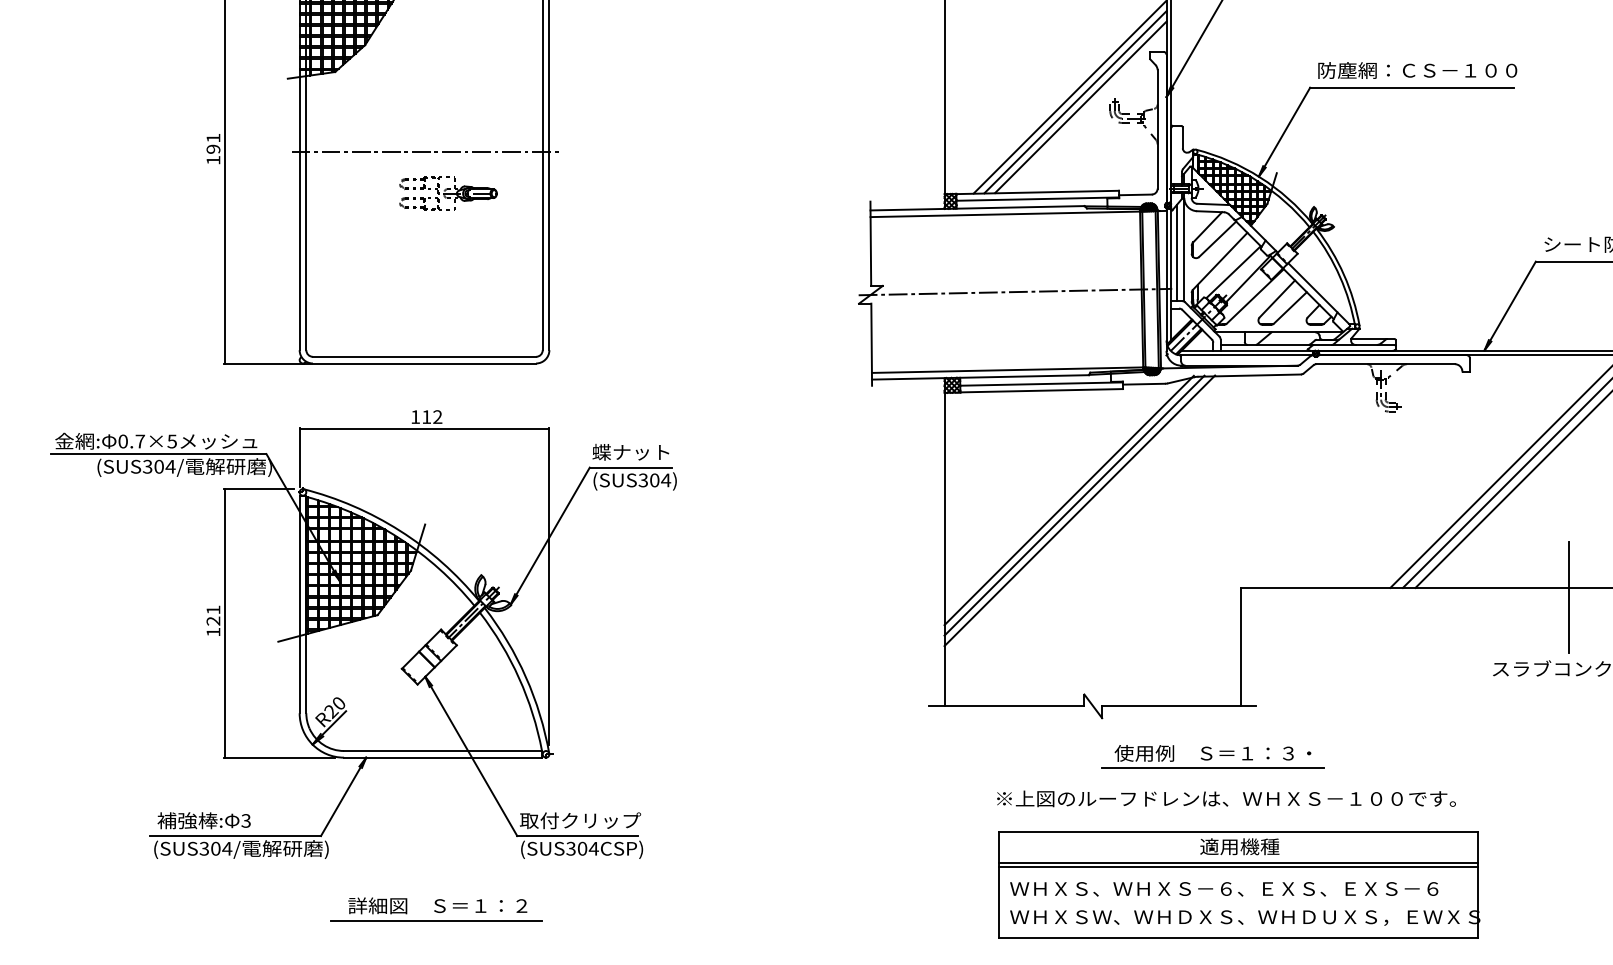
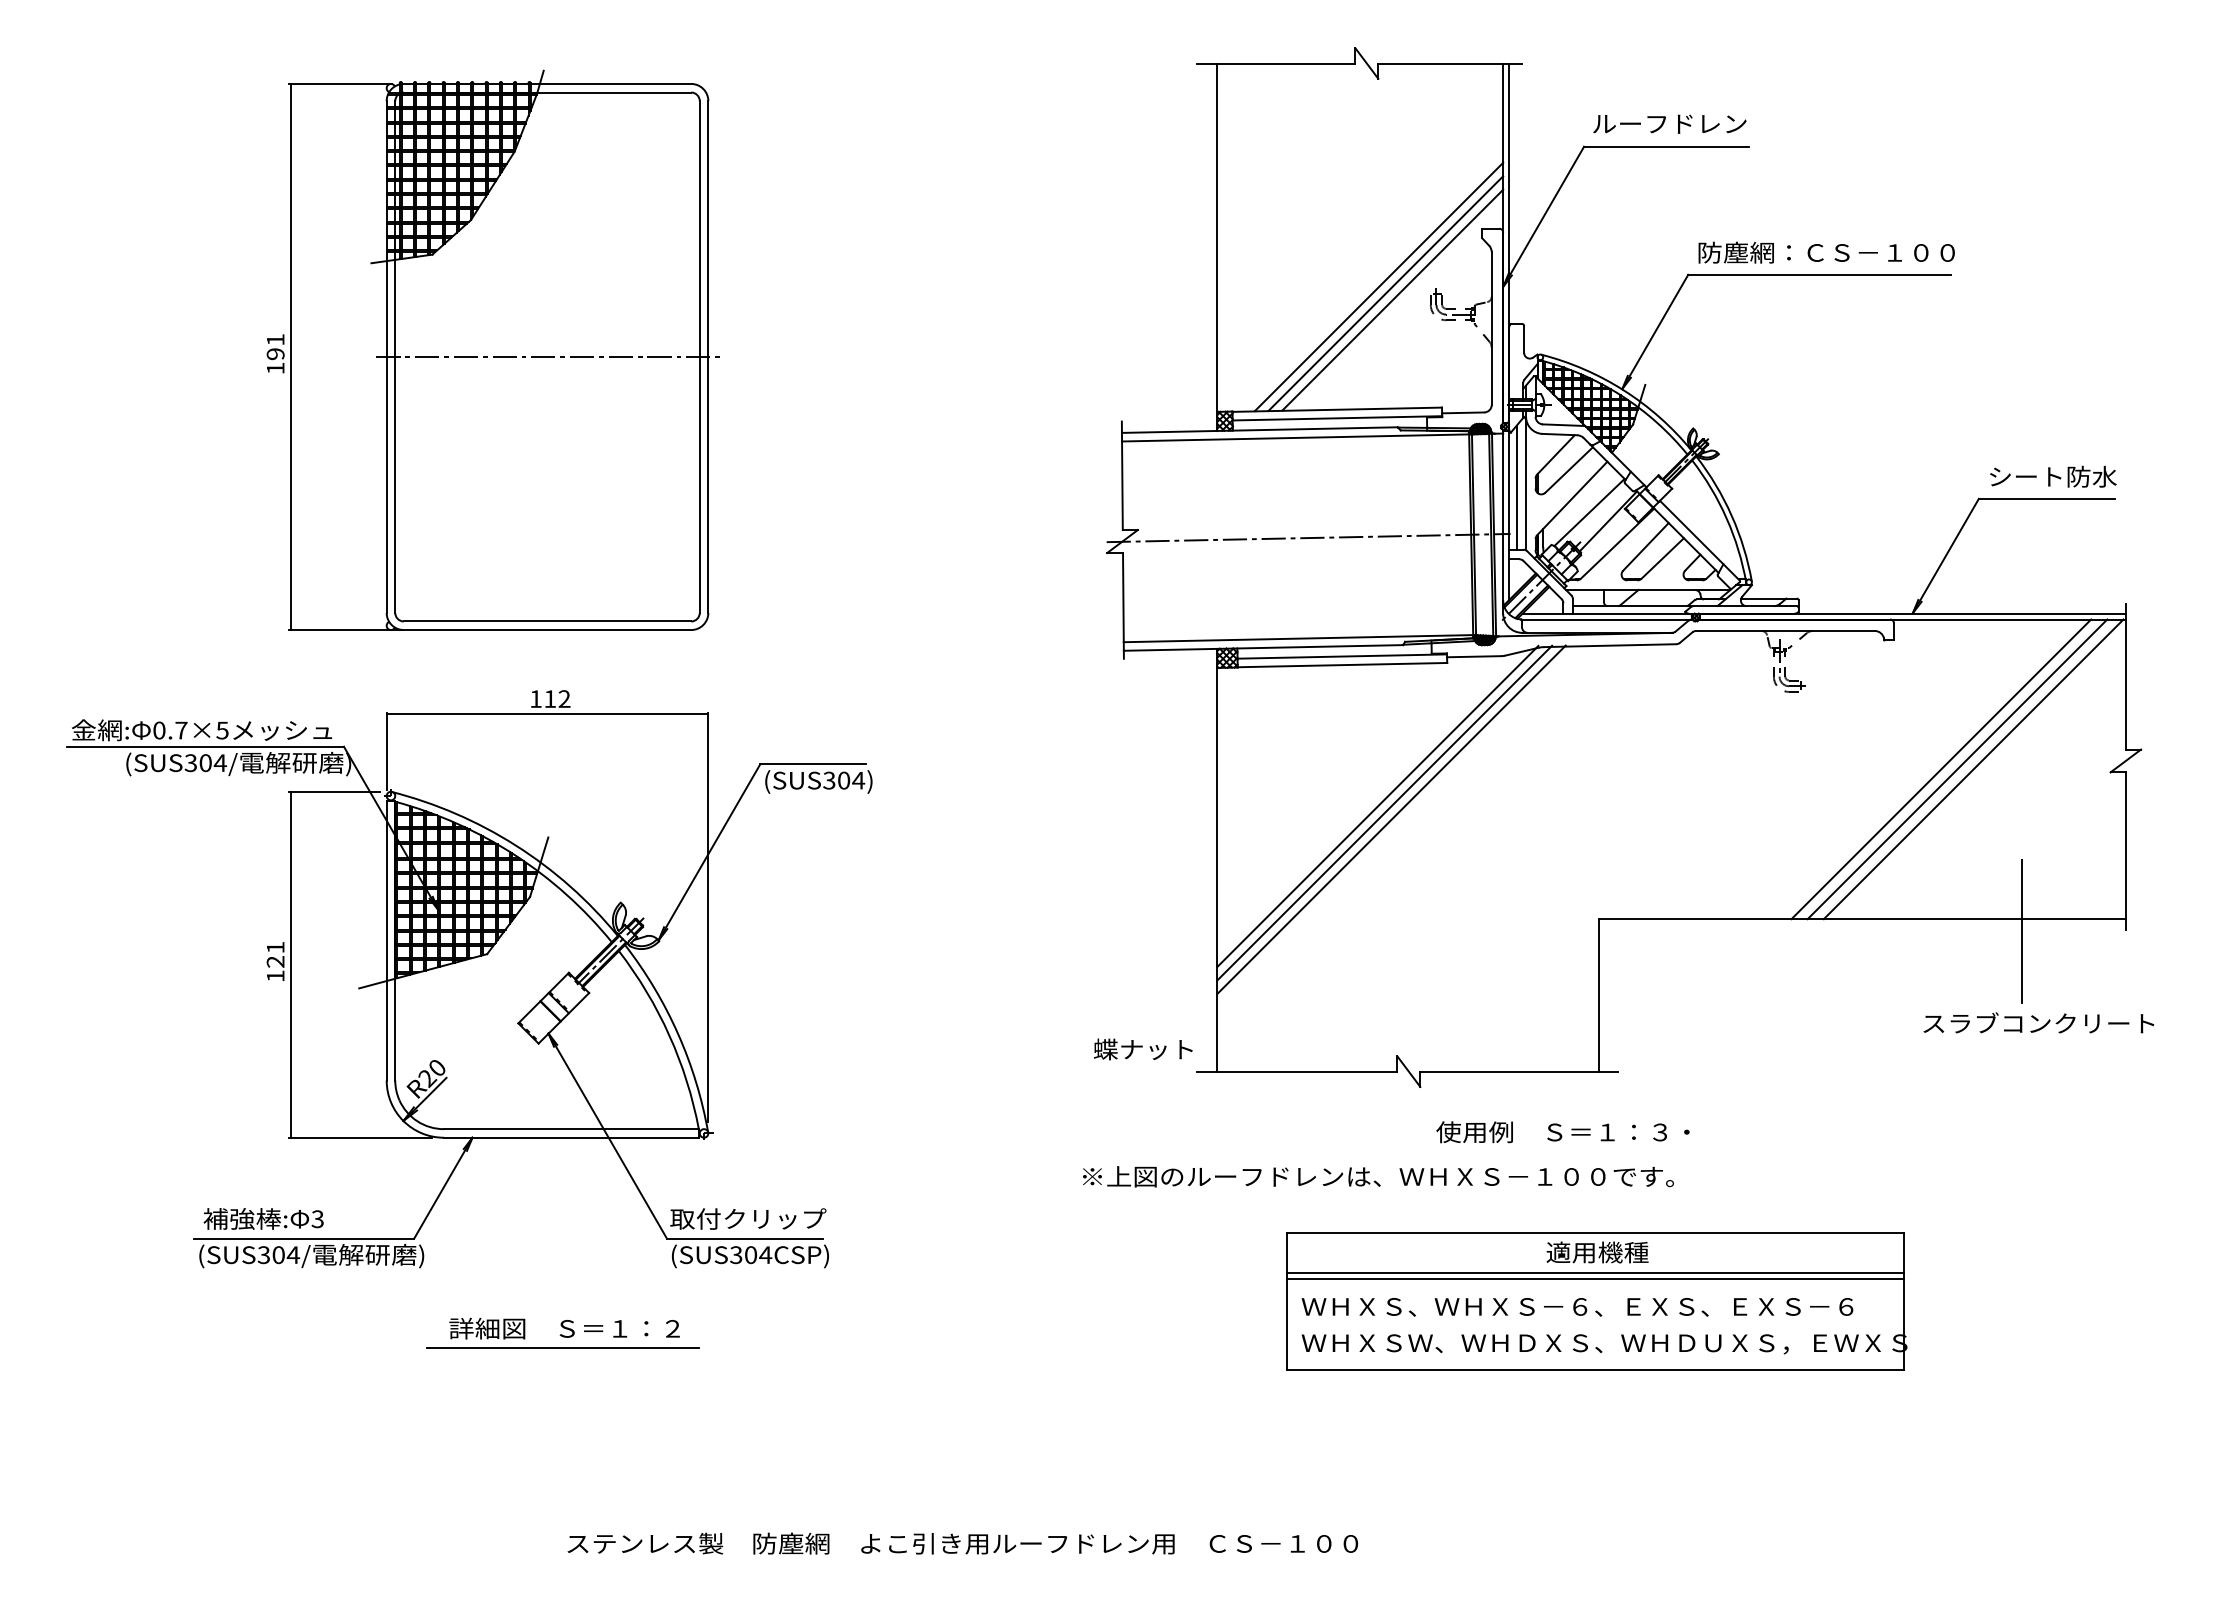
part: (448, 193) -> (578, 411), removed
text: (631, 452) -> (1143, 1049), moved
line: (1212, 768) -> (1562, 1151), removed
text: (1226, 798) -> (1378, 1176), moved

